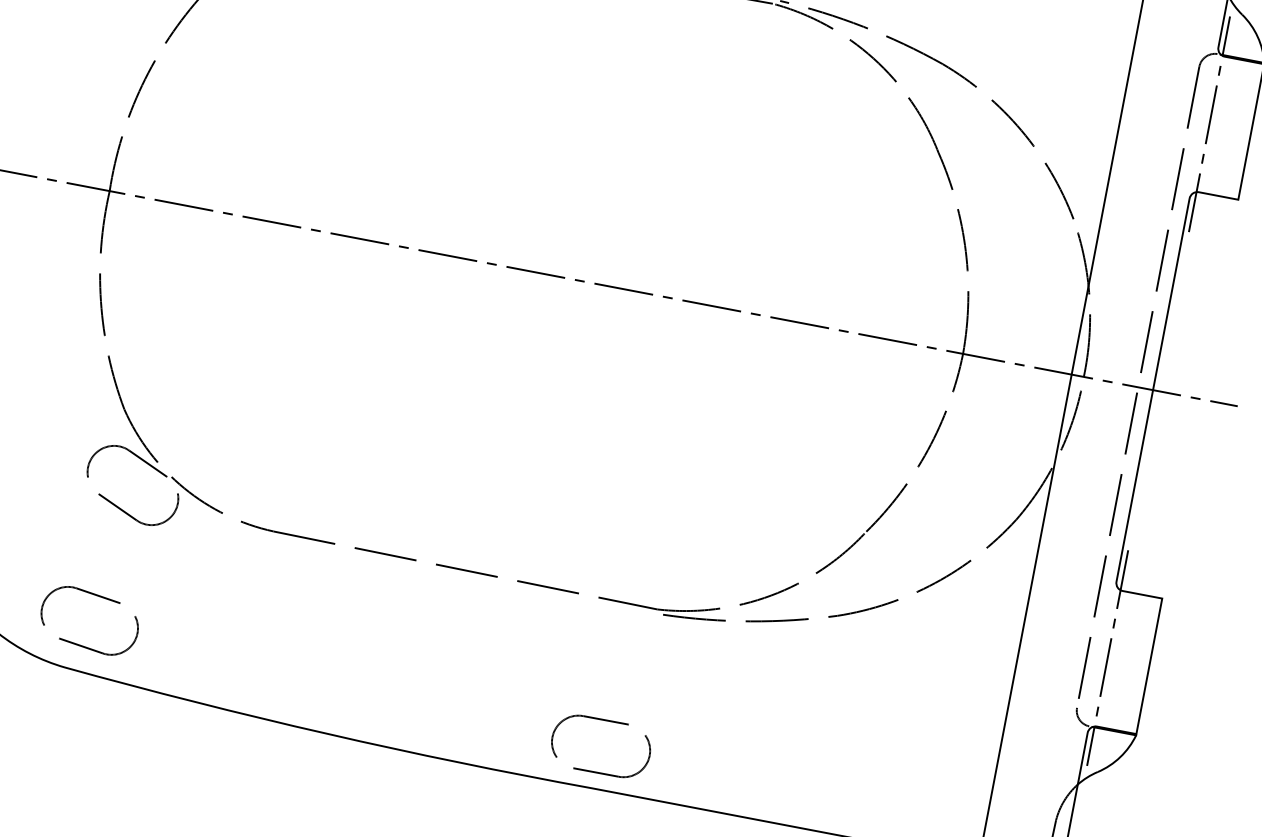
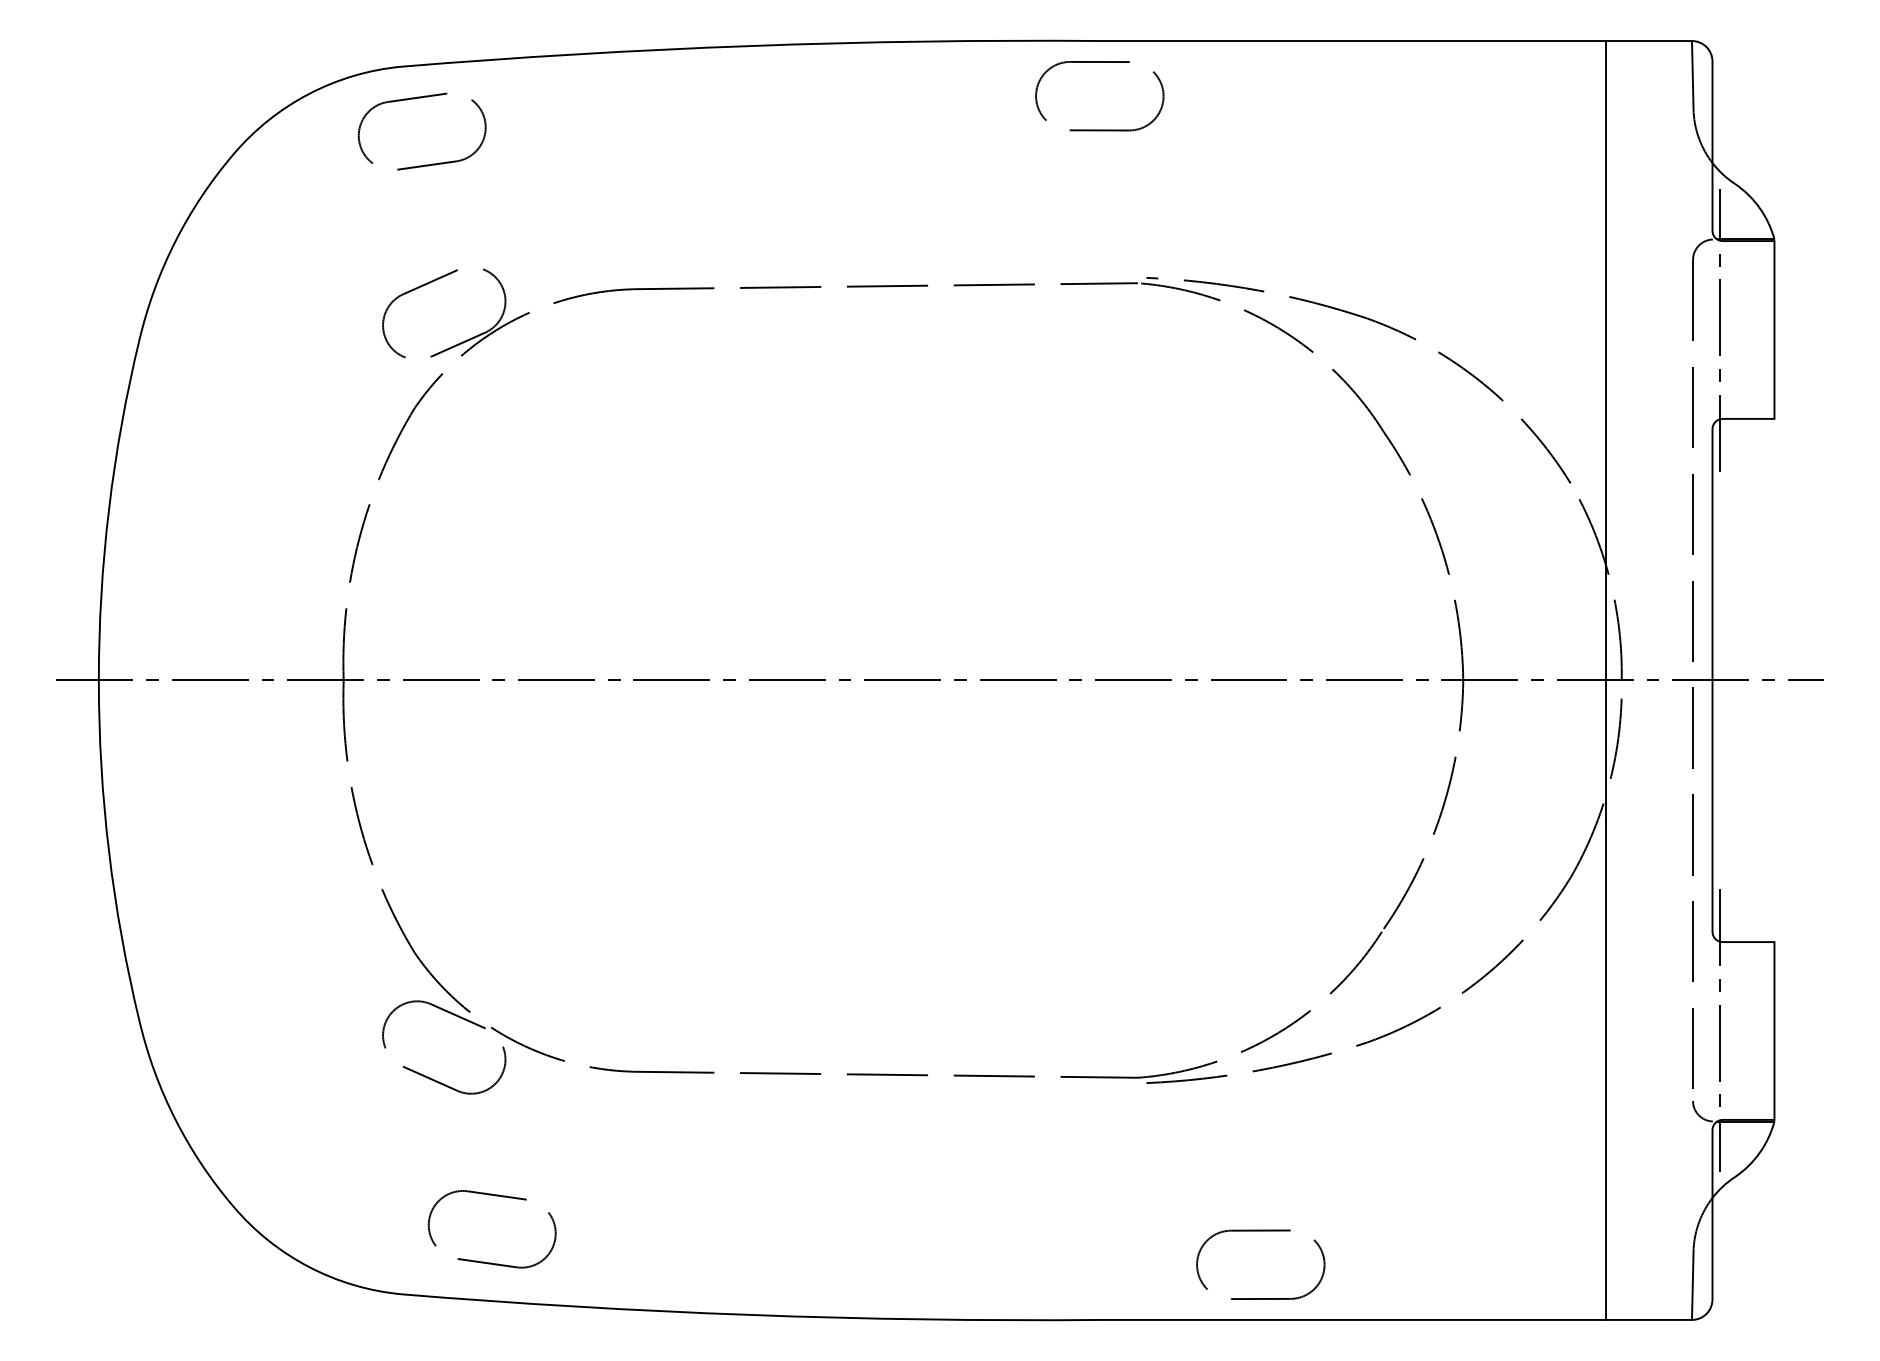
part: (79, 644) -> (484, 1261), moved
part: (605, 721) -> (1260, 1231), moved

